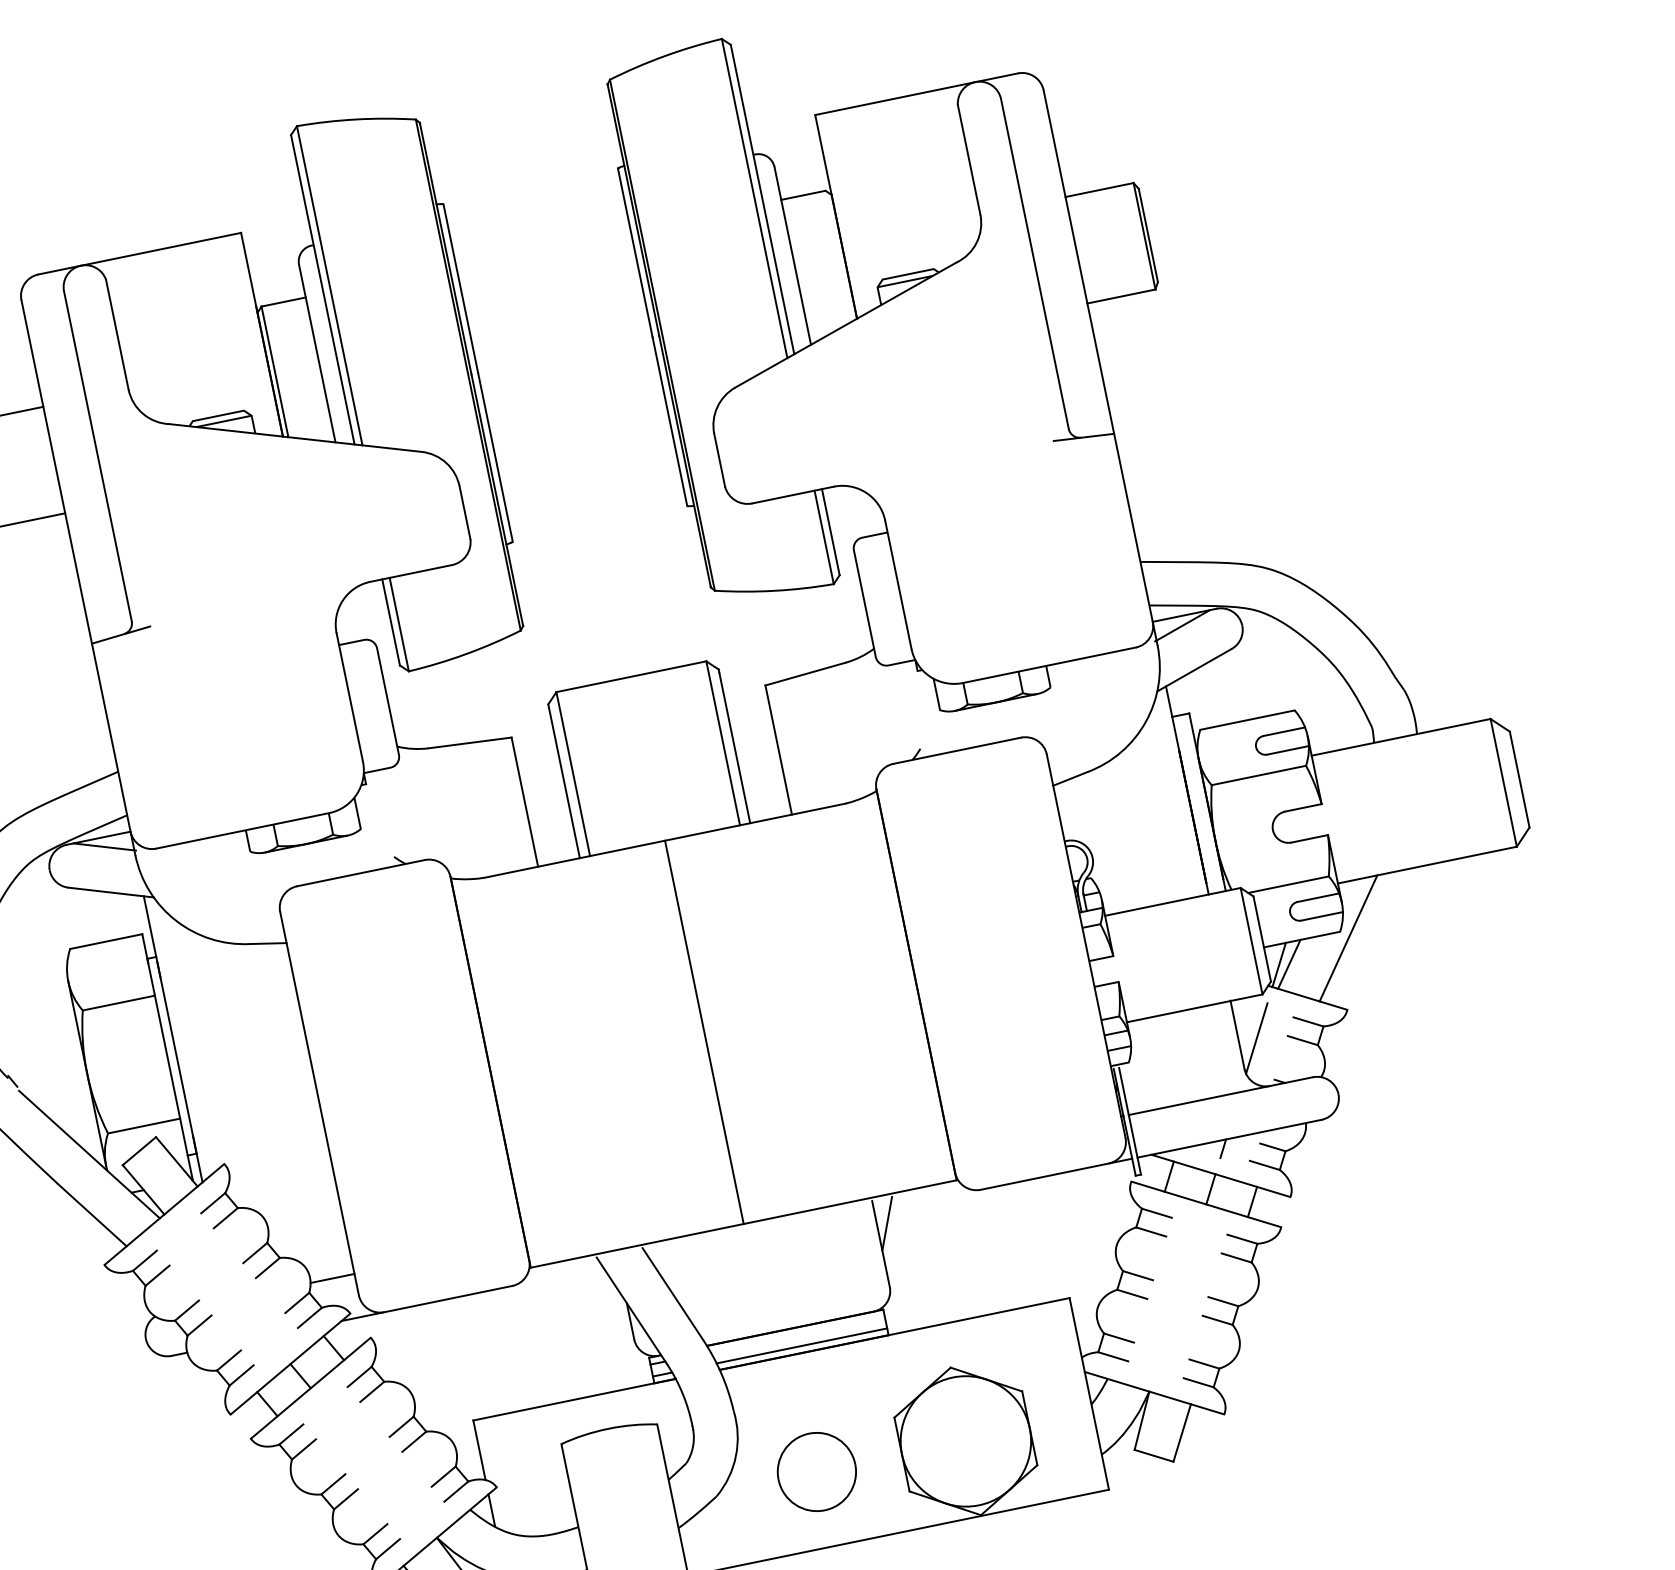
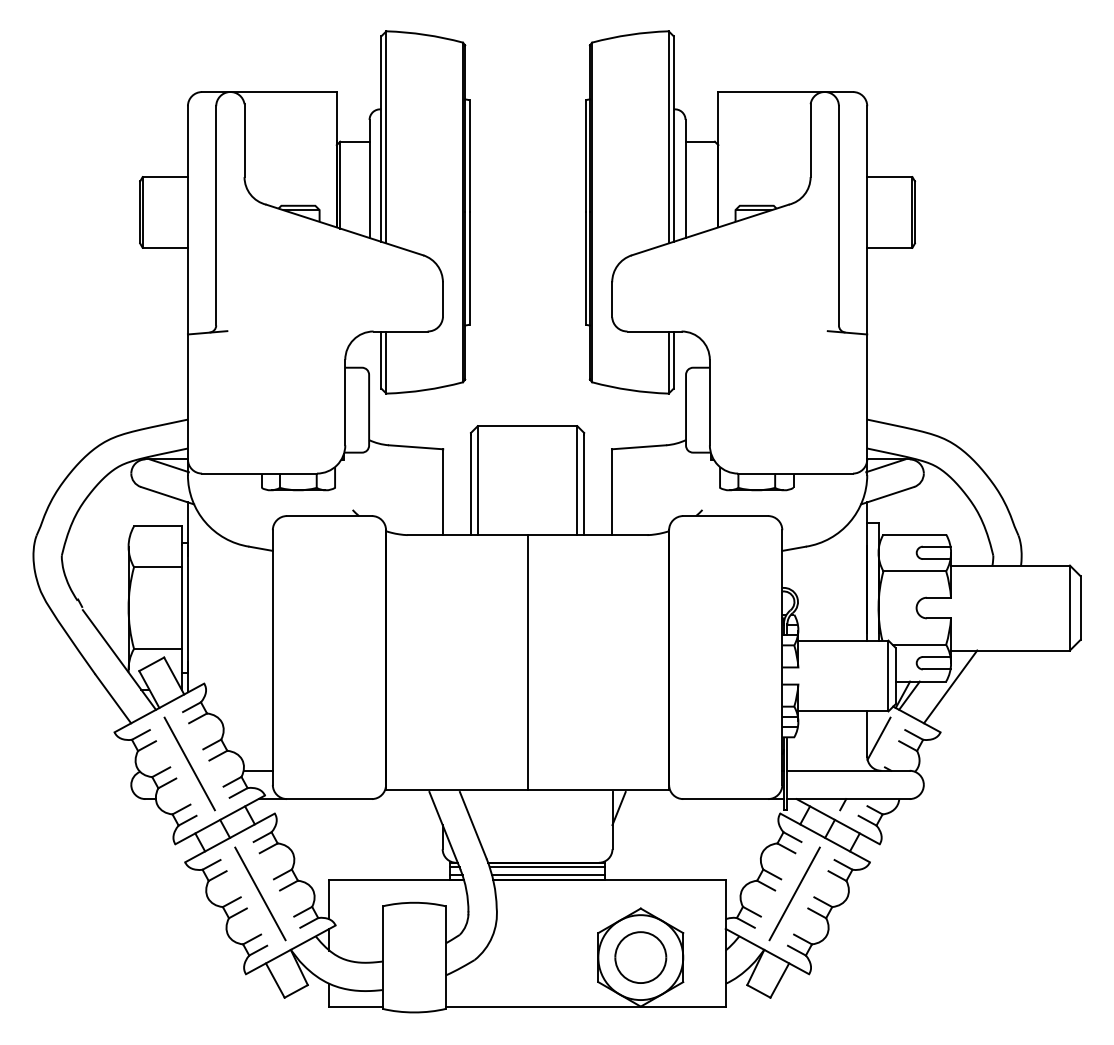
line: (226, 1288) -> (189, 763), added
line: (1177, 1297) -> (794, 893), added
line: (797, 1334) -> (547, 867), added
line: (373, 1462) -> (260, 893), added
part: (816, 1471) -> (640, 957), moved

